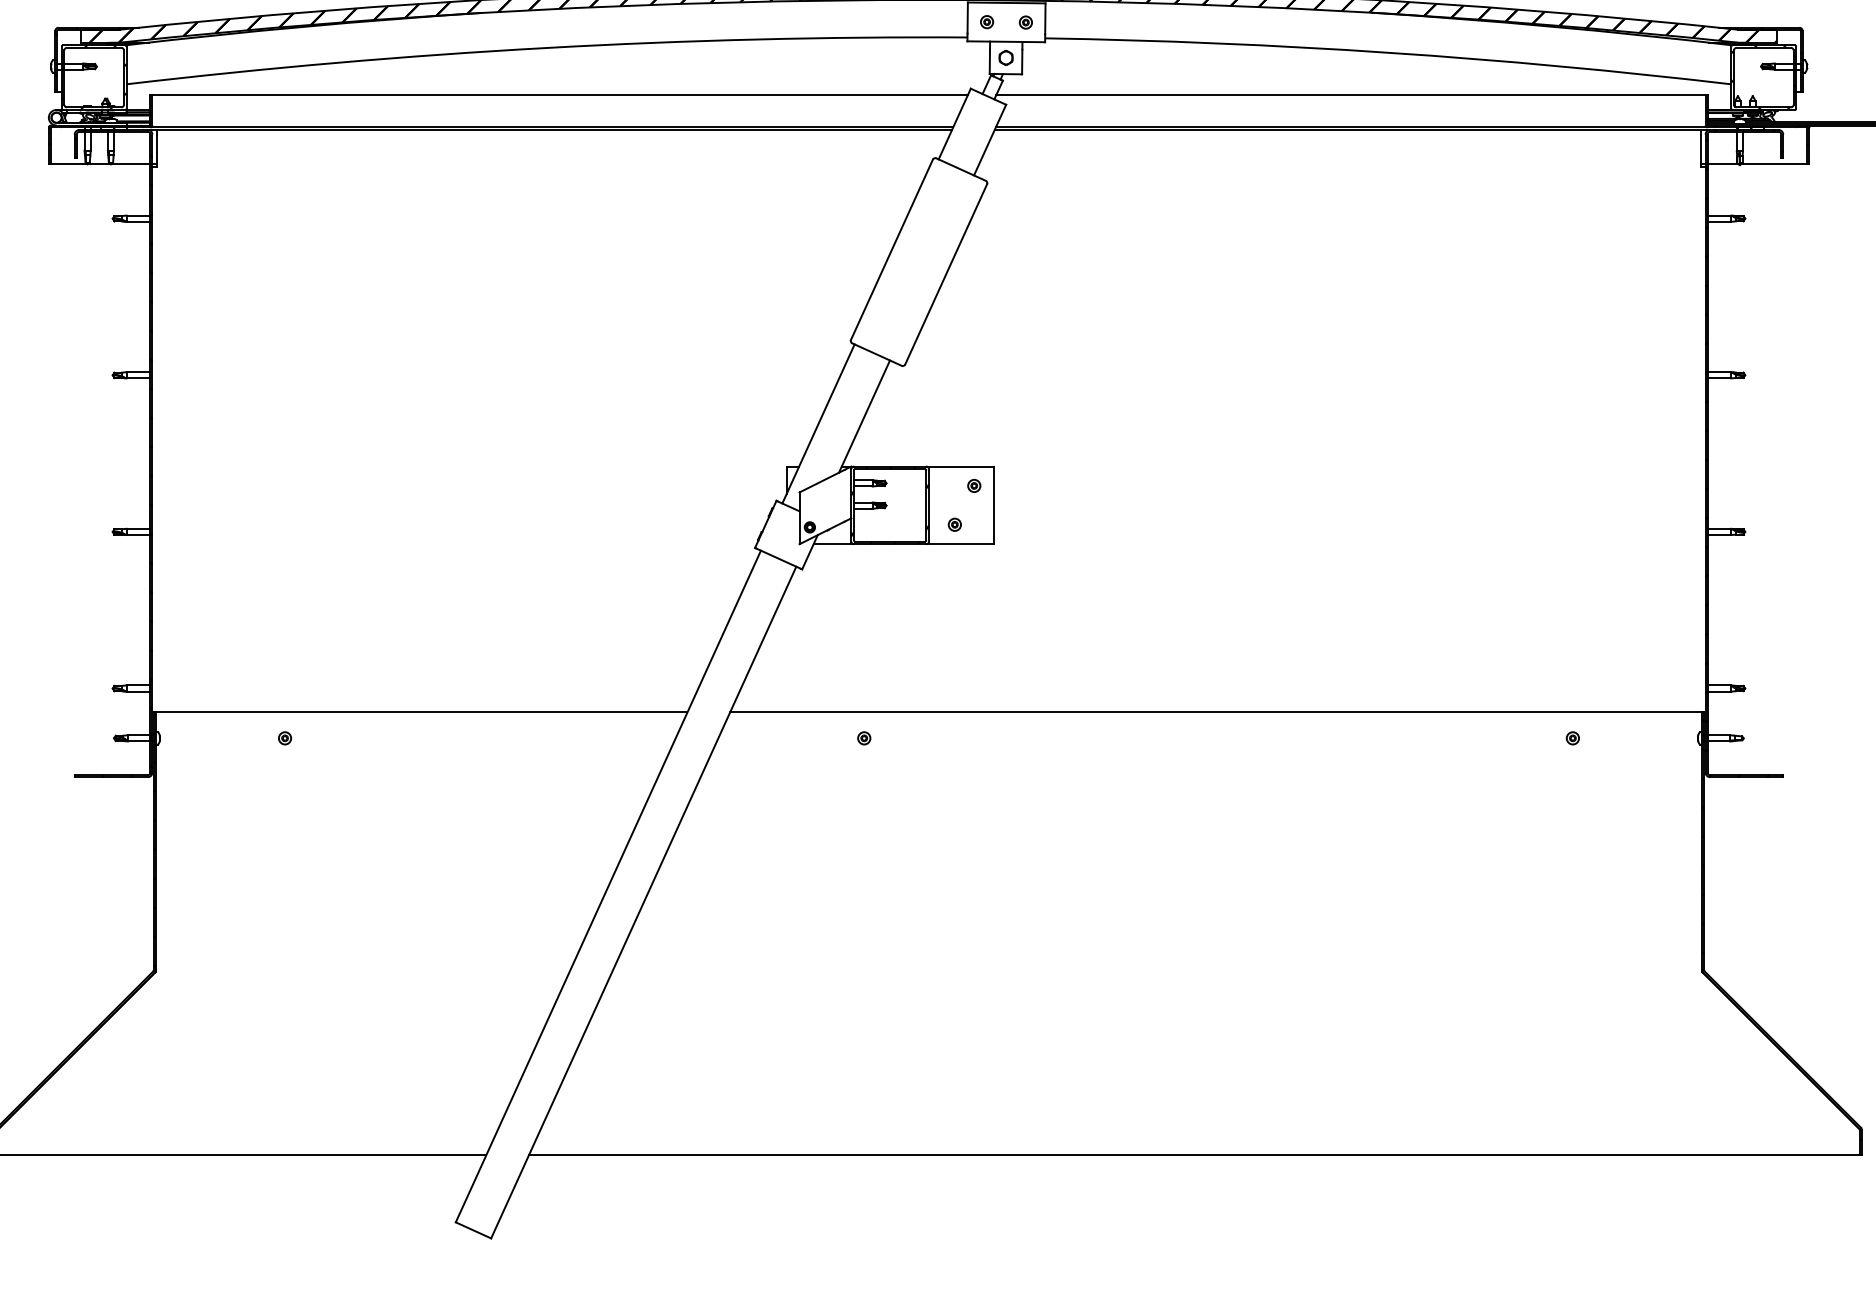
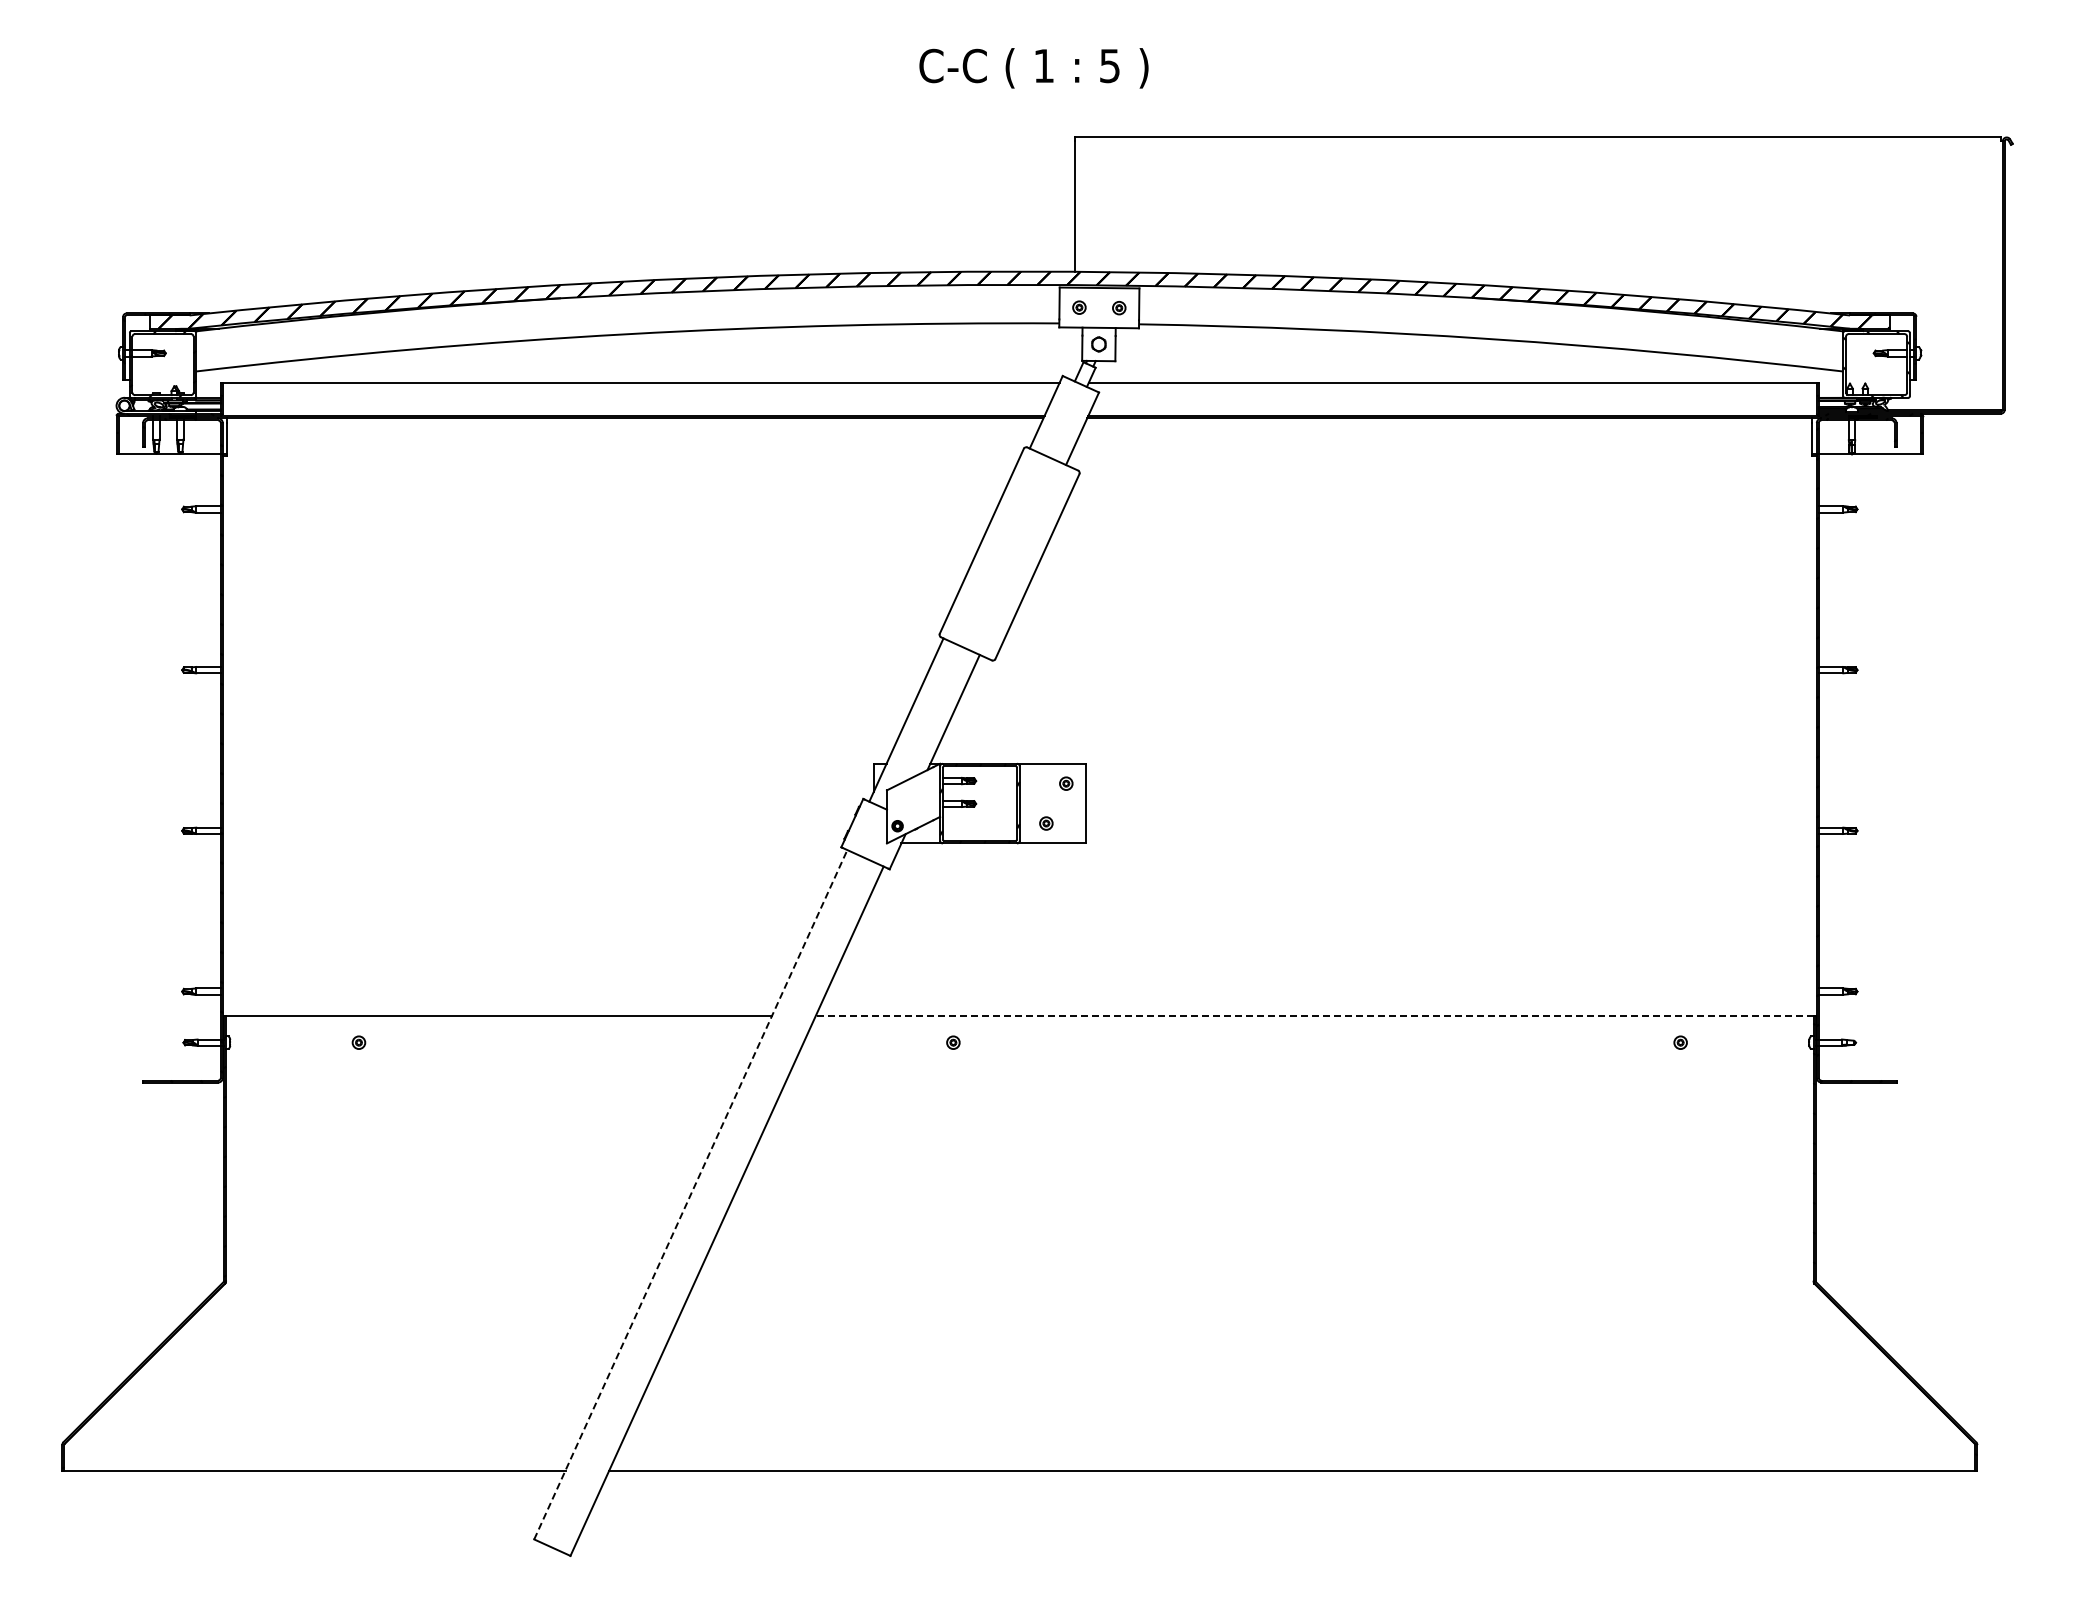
line: (1216, 712) -> (1314, 1016), solid -> dashed
line: (608, 886) -> (690, 1194), solid -> dashed

